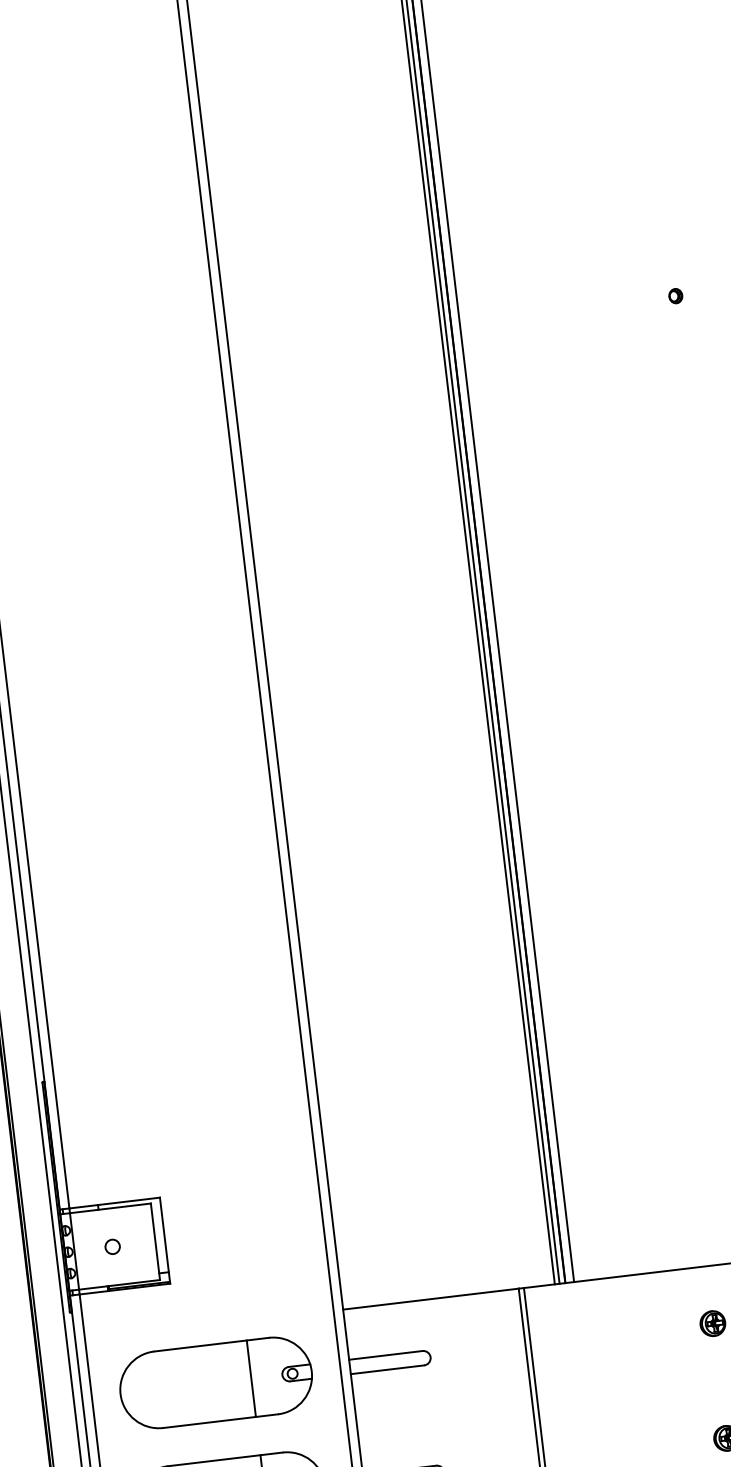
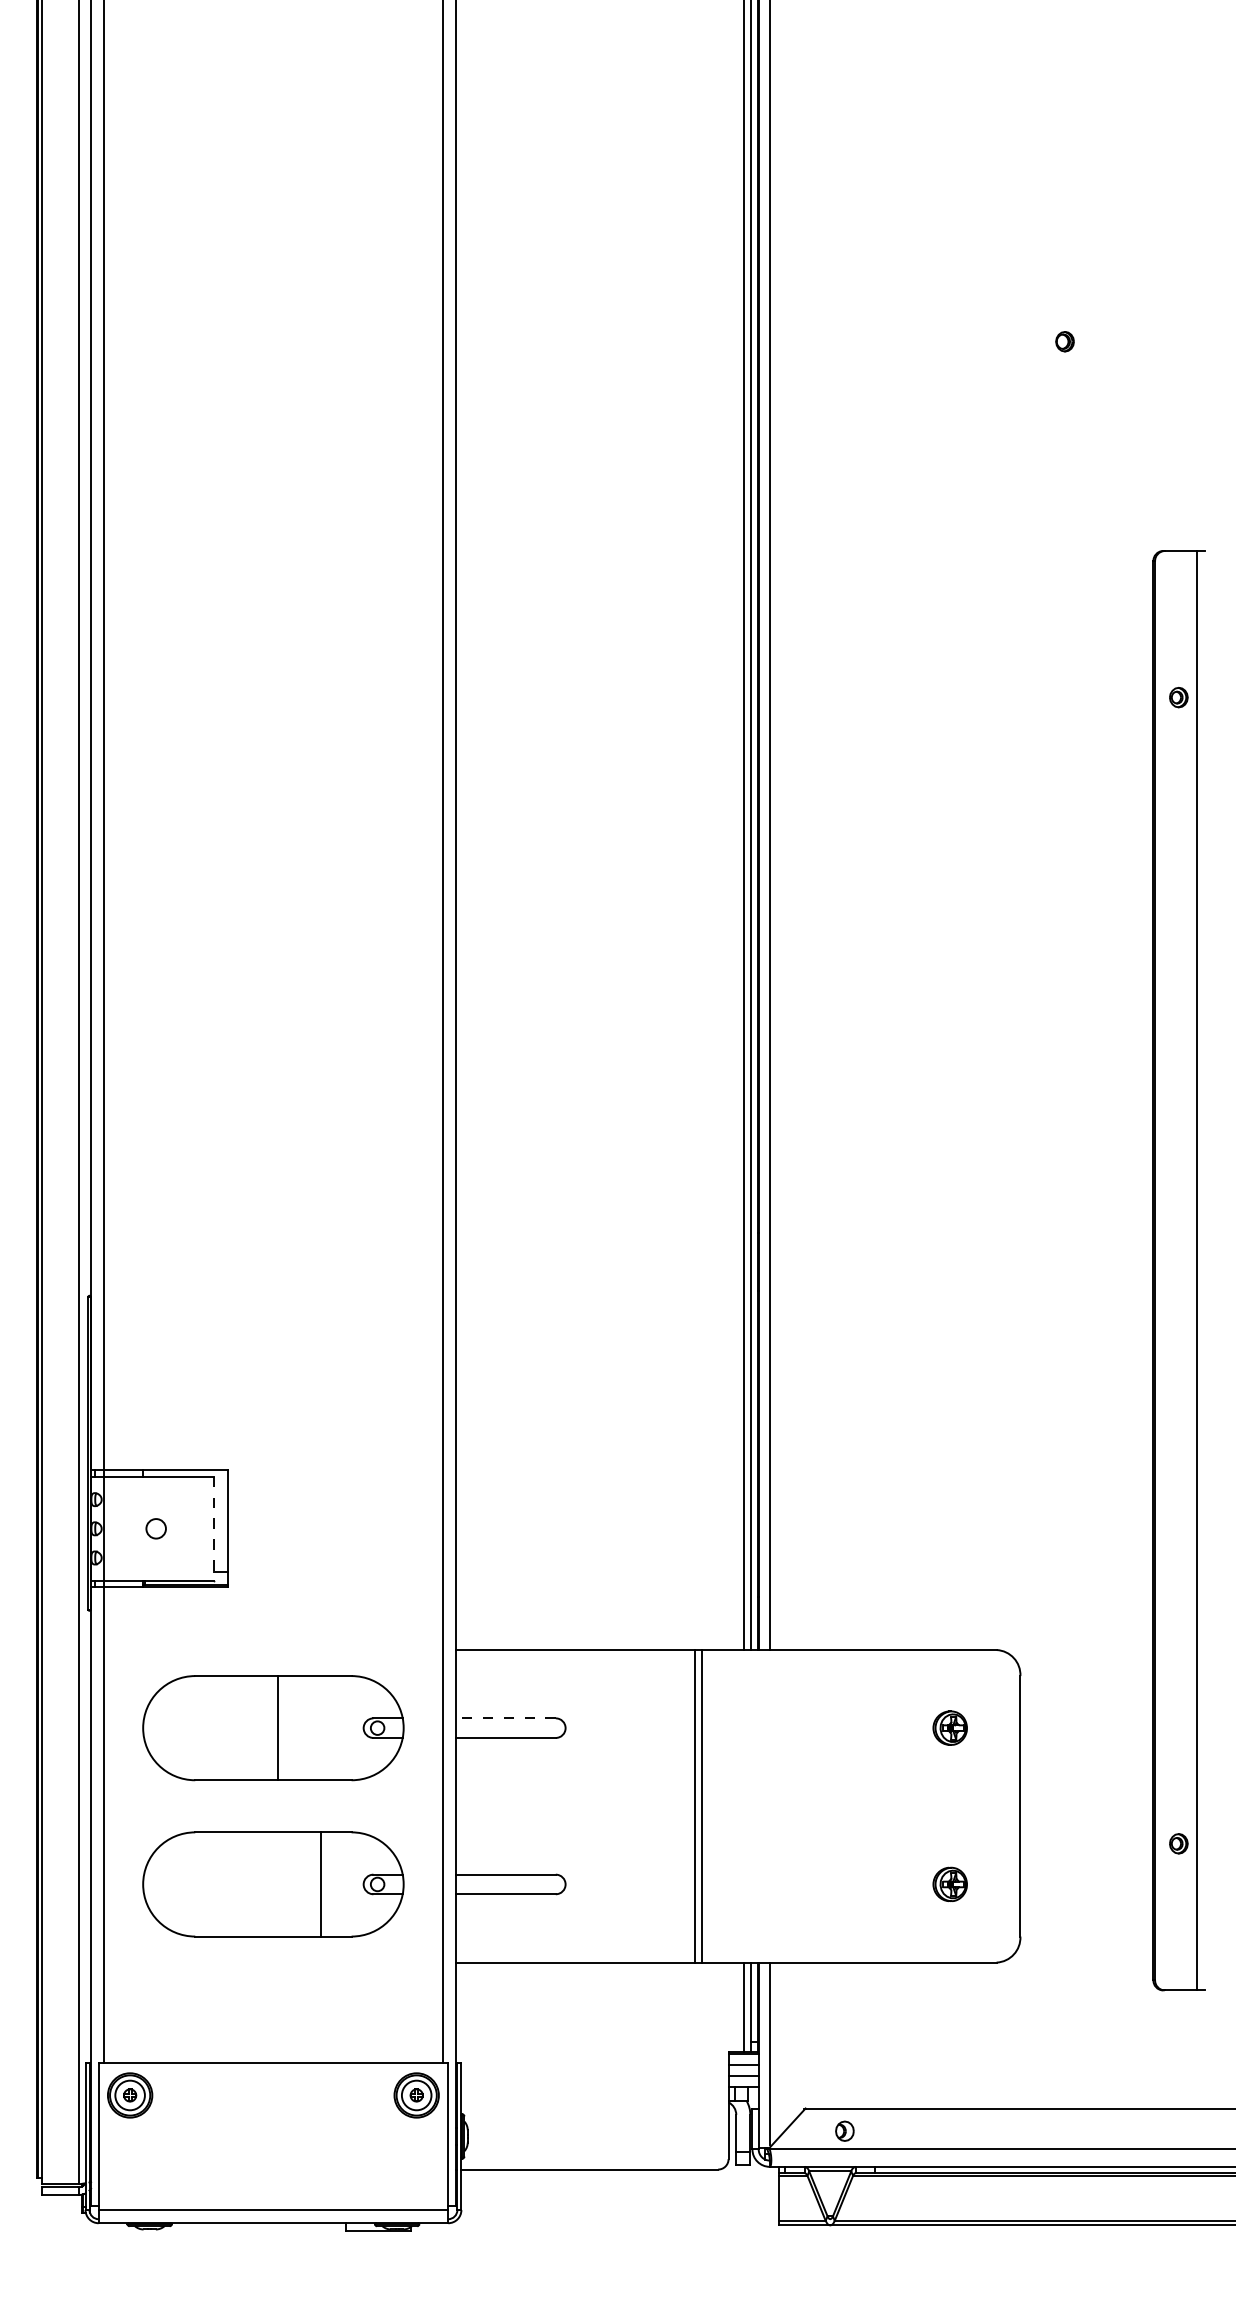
line: (155, 1242) -> (214, 1529), solid -> dashed
line: (385, 1355) -> (505, 1718), solid -> dashed
line: (251, 1378) -> (278, 1728), moved

